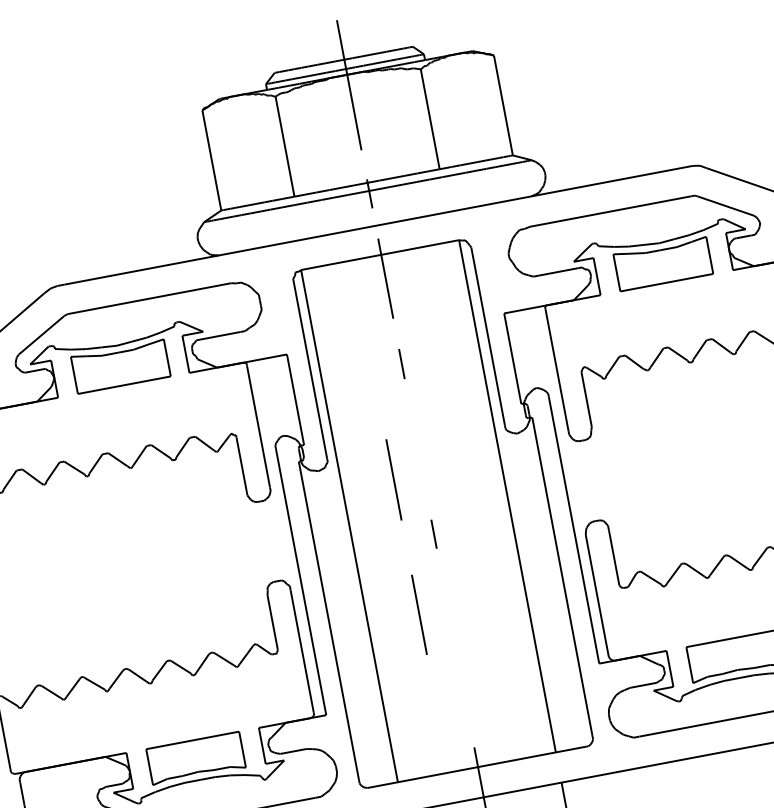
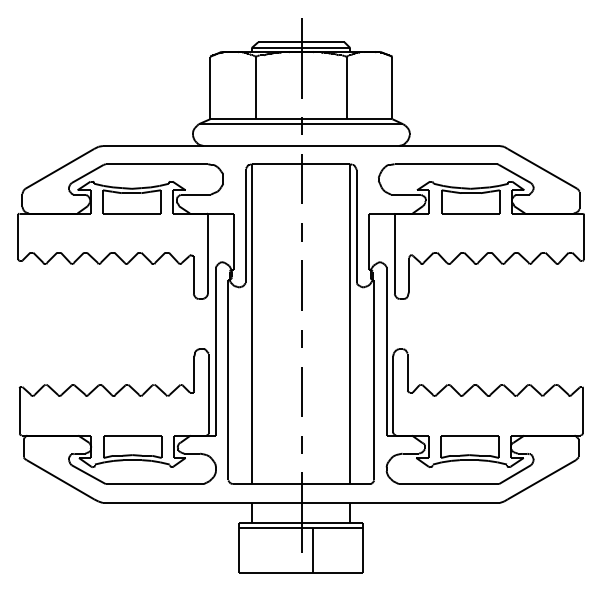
line: (393, 480) -> (301, 285), moved
line: (419, 614) -> (301, 391), moved
line: (465, 703) -> (301, 444), added

